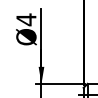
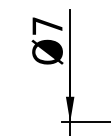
text: (26, 19) -> (47, 25), Ø4 -> Ø7

